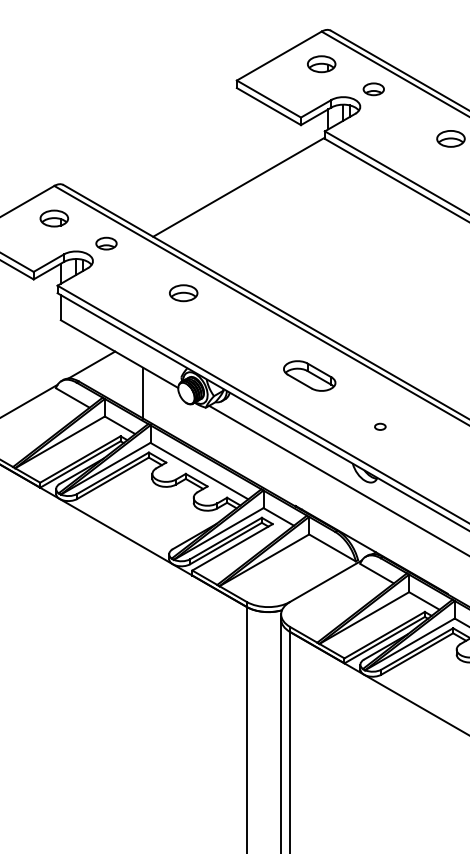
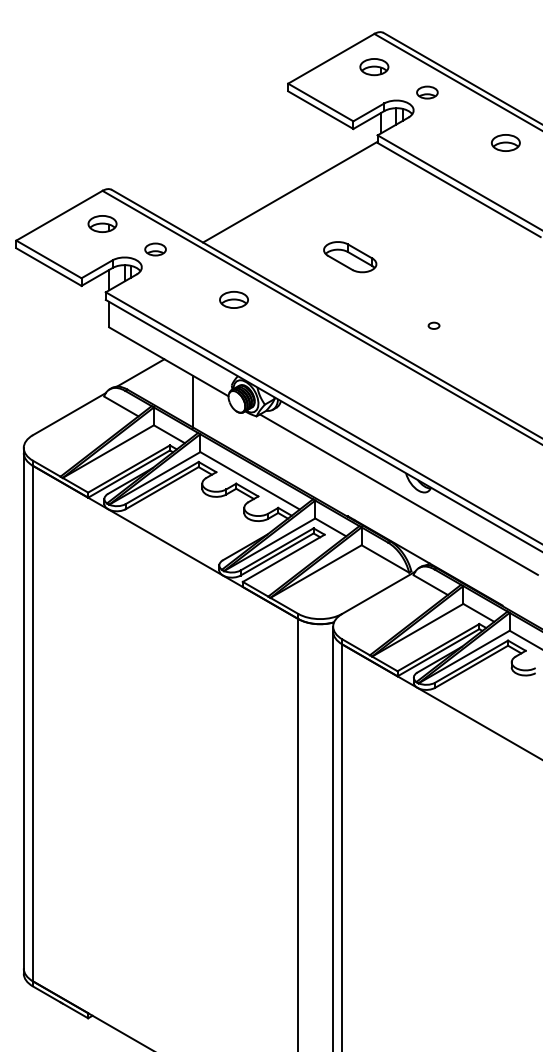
part: (309, 376) -> (350, 257), moved
part: (379, 426) -> (433, 325), moved

